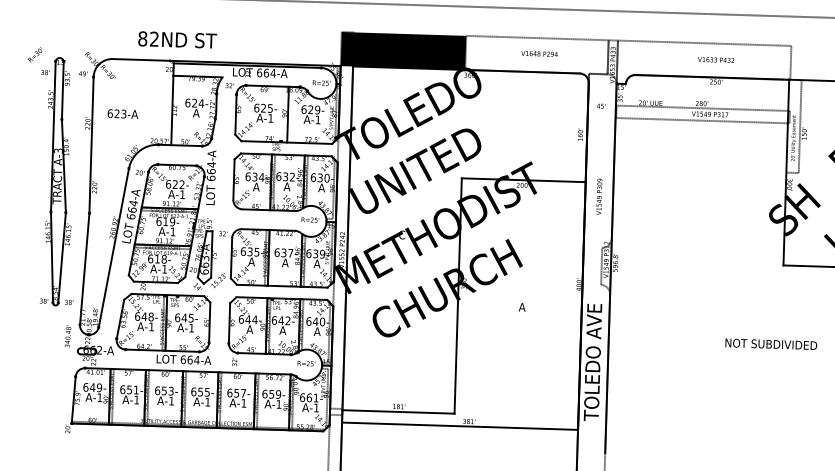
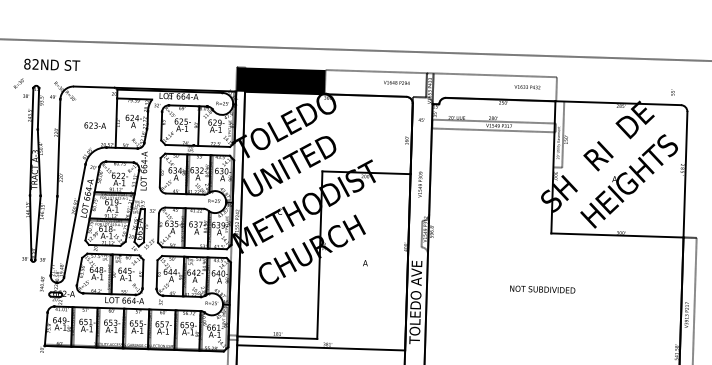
text: (178, 39) -> (52, 64), moved
text: (539, 53) -> (396, 82), moved
text: (716, 60) -> (527, 87), moved
text: (121, 113) -> (94, 125), moved

